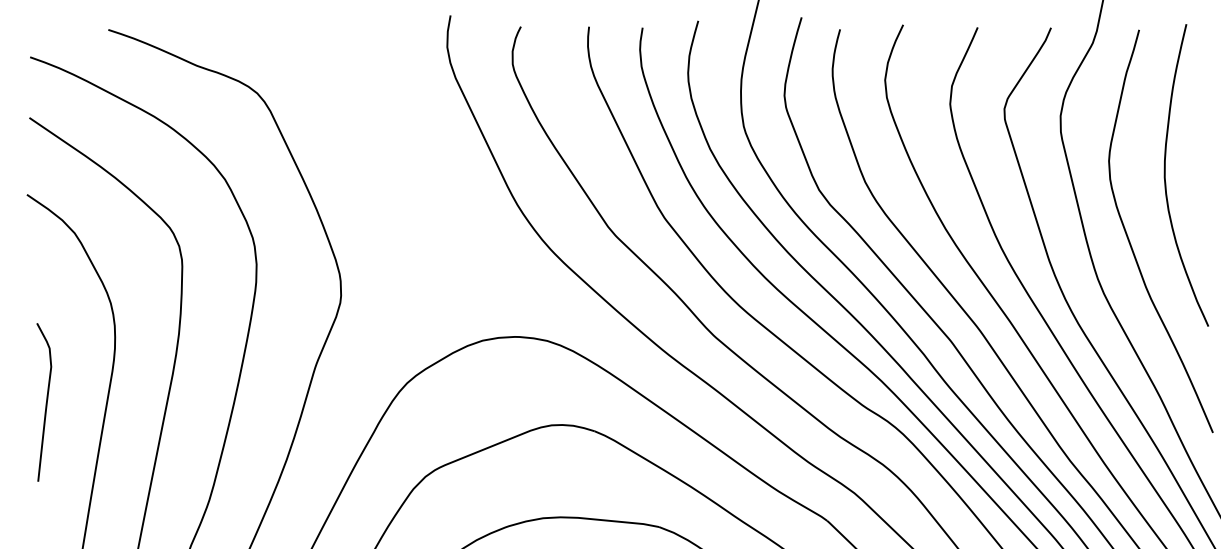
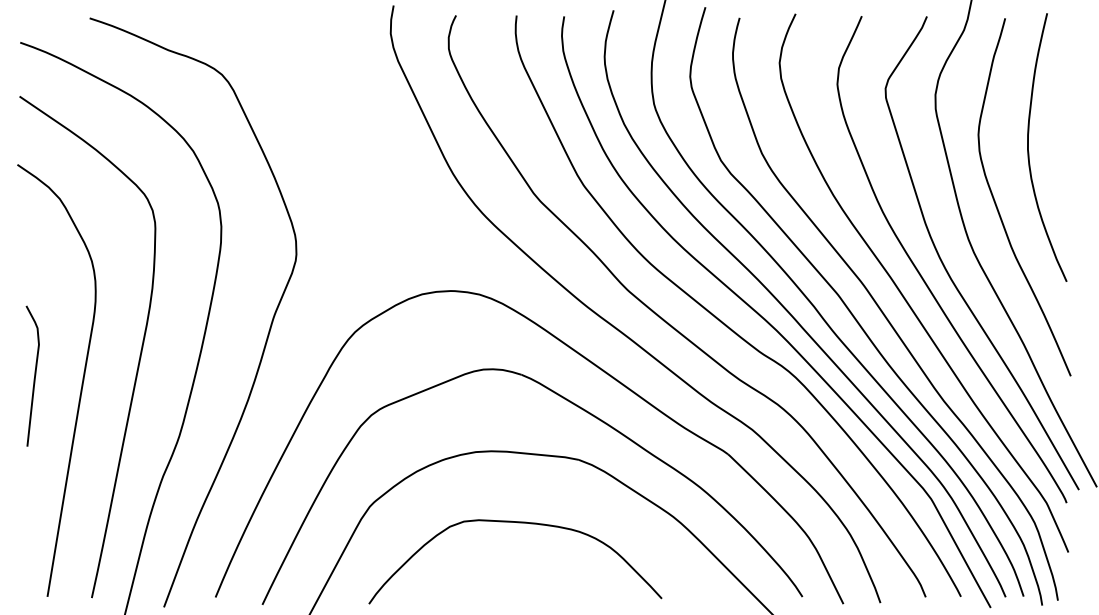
curve: (46, 401) -> (34, 375), moved

